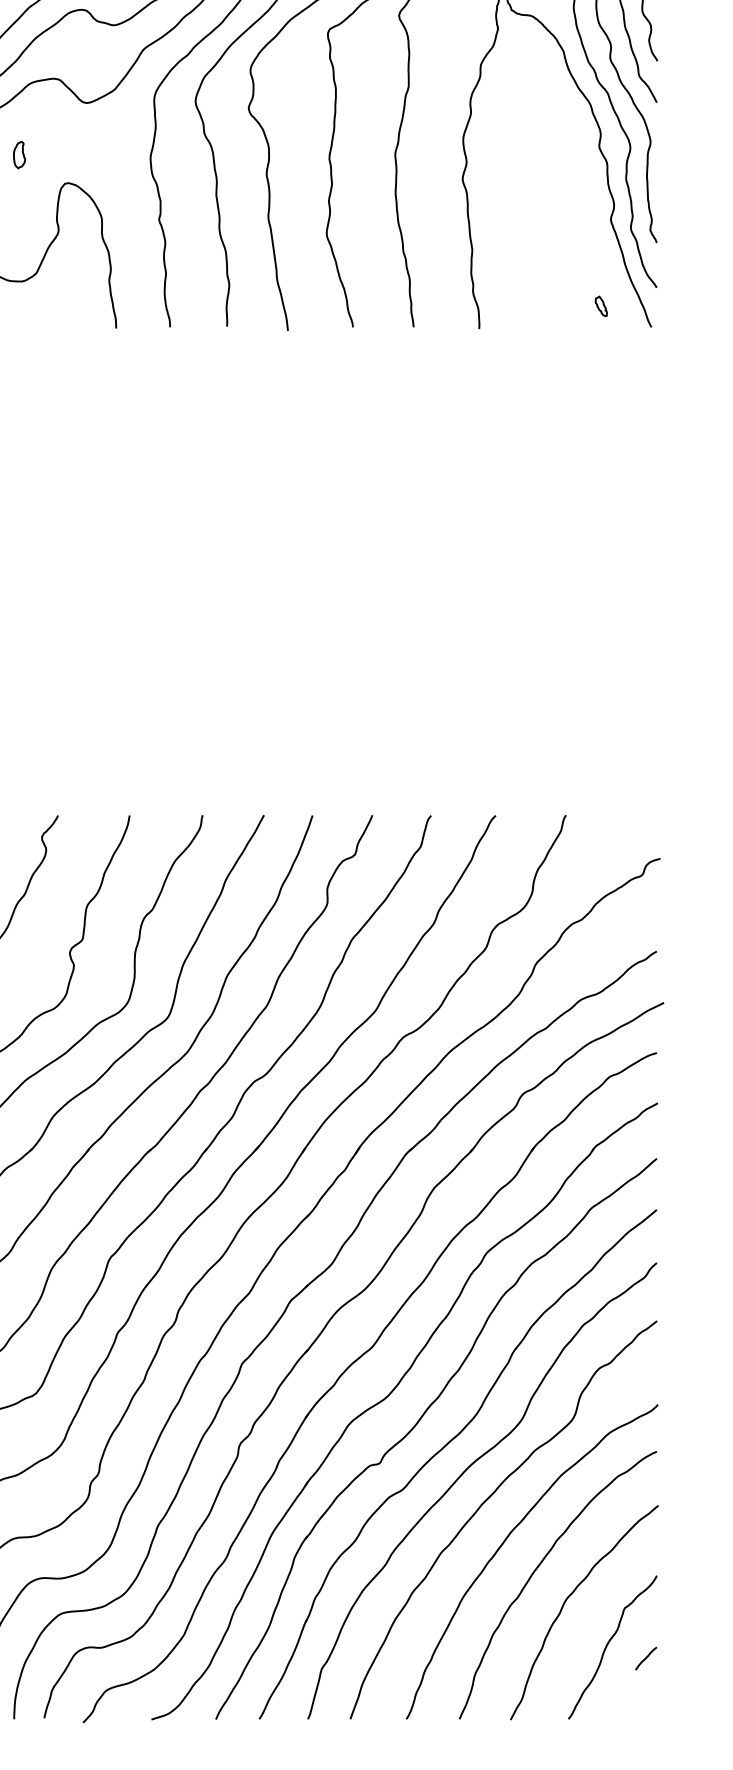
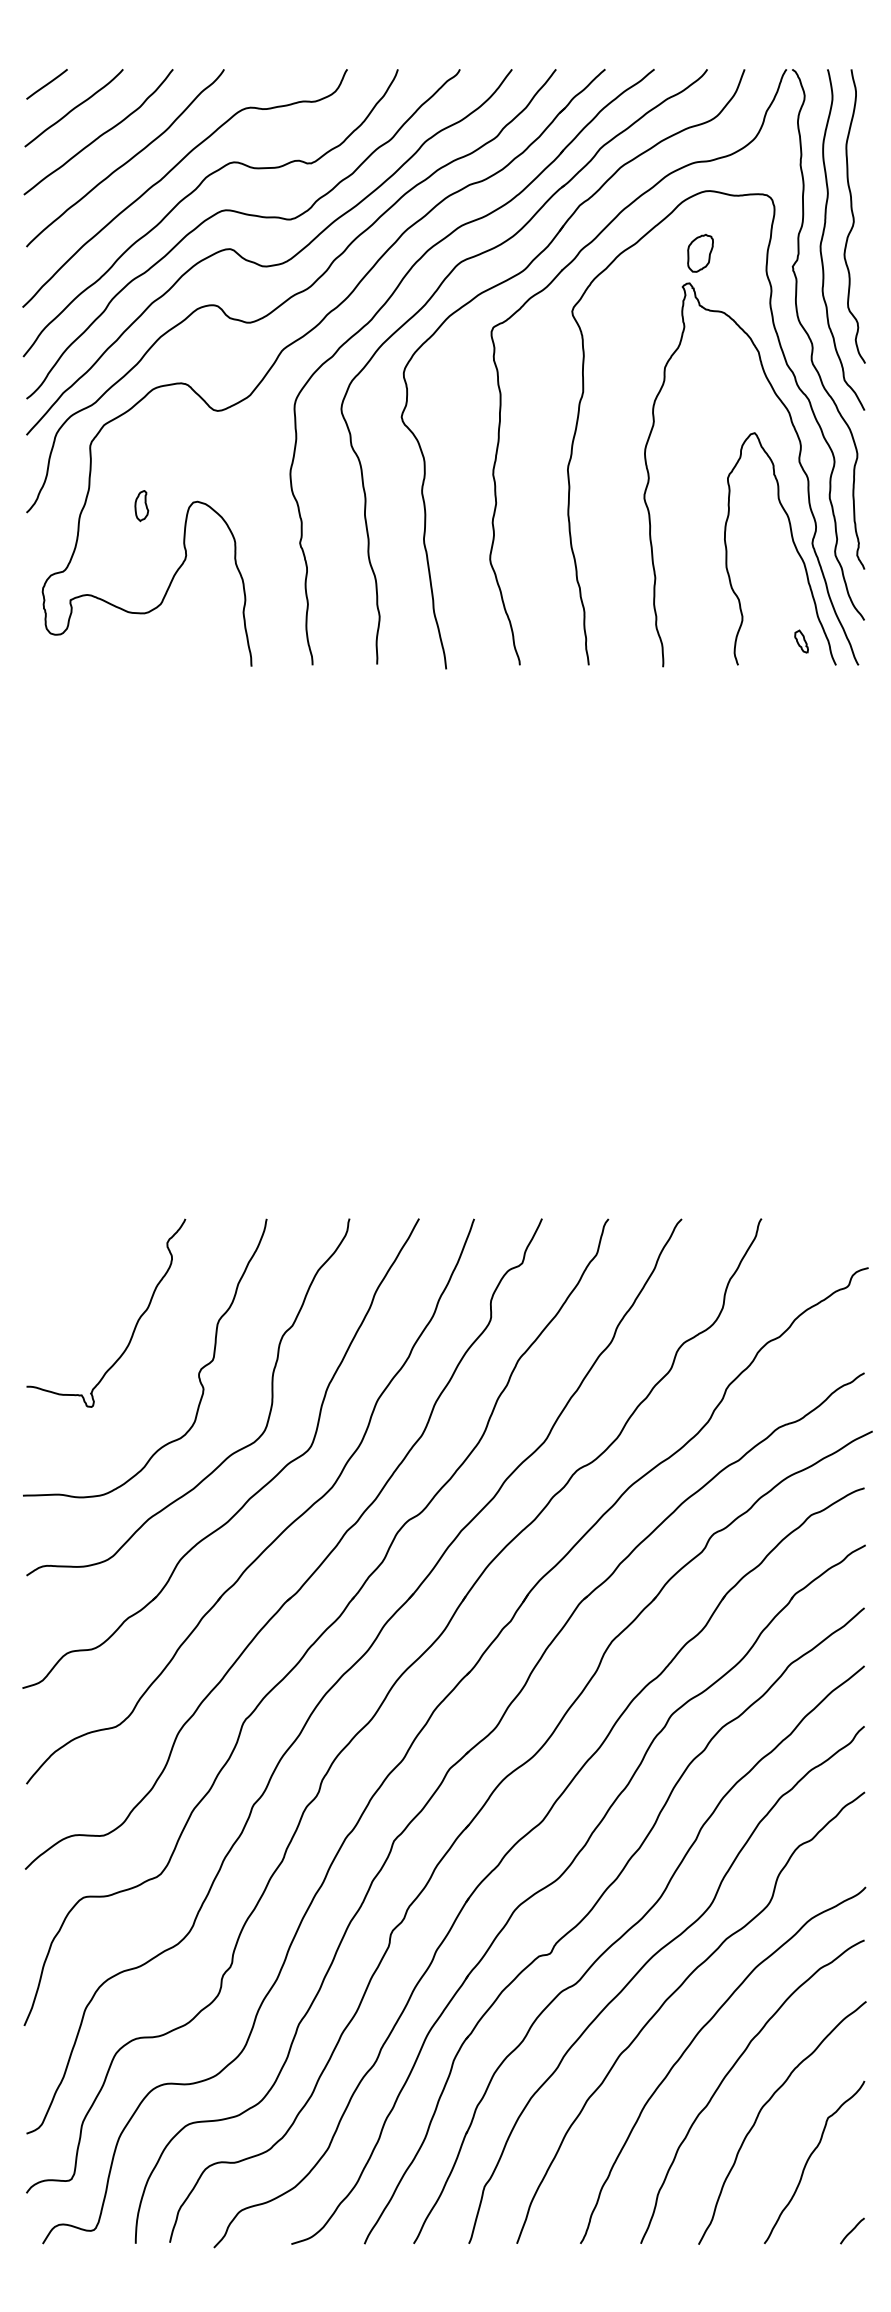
part: (19, 155) -> (141, 506), moved
curve: (593, 219) -> (792, 542), added
line: (646, 1658) -> (852, 2230), moved

